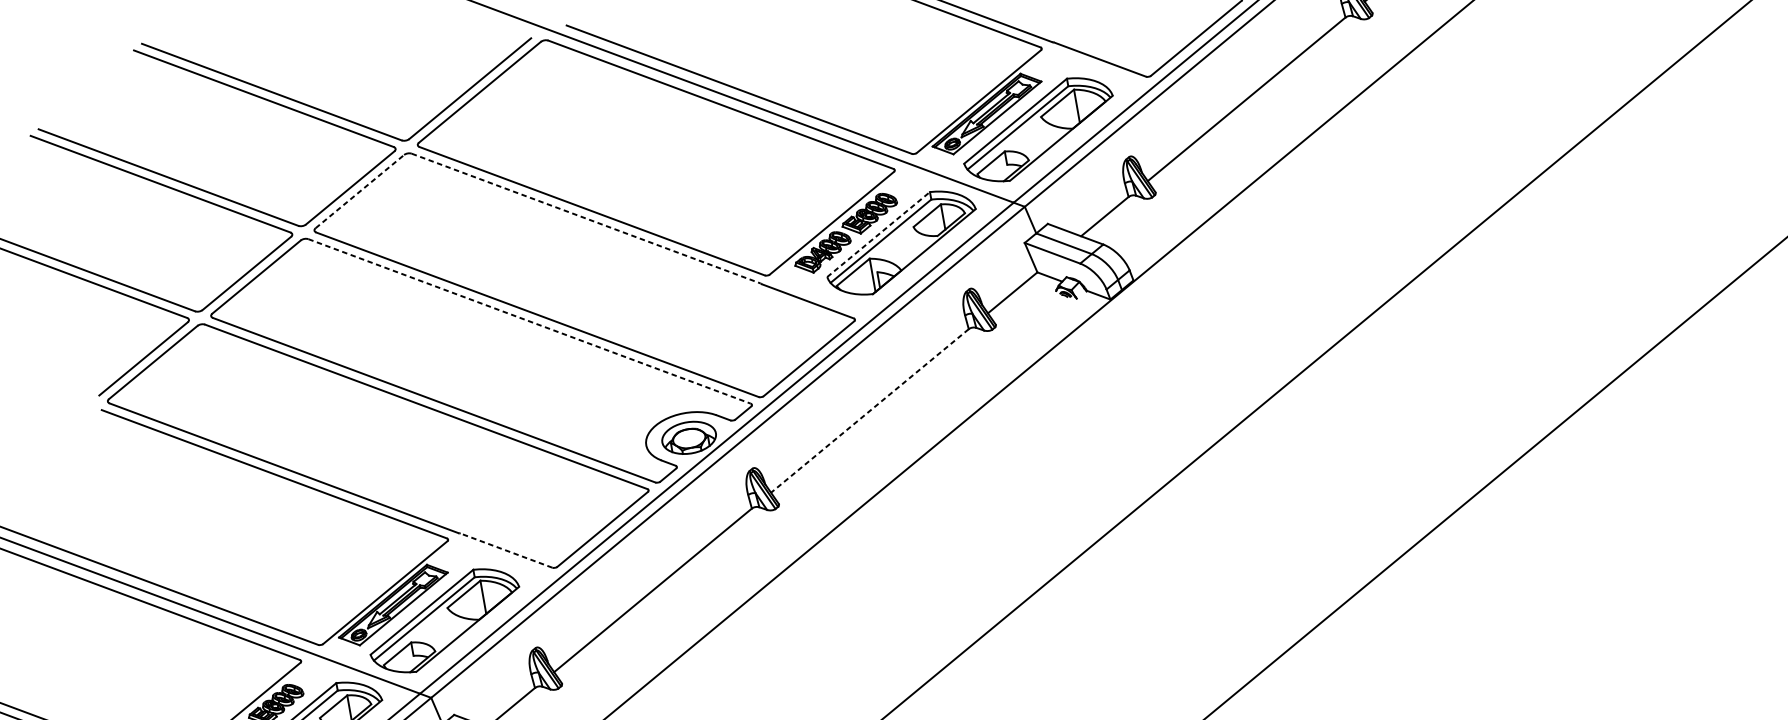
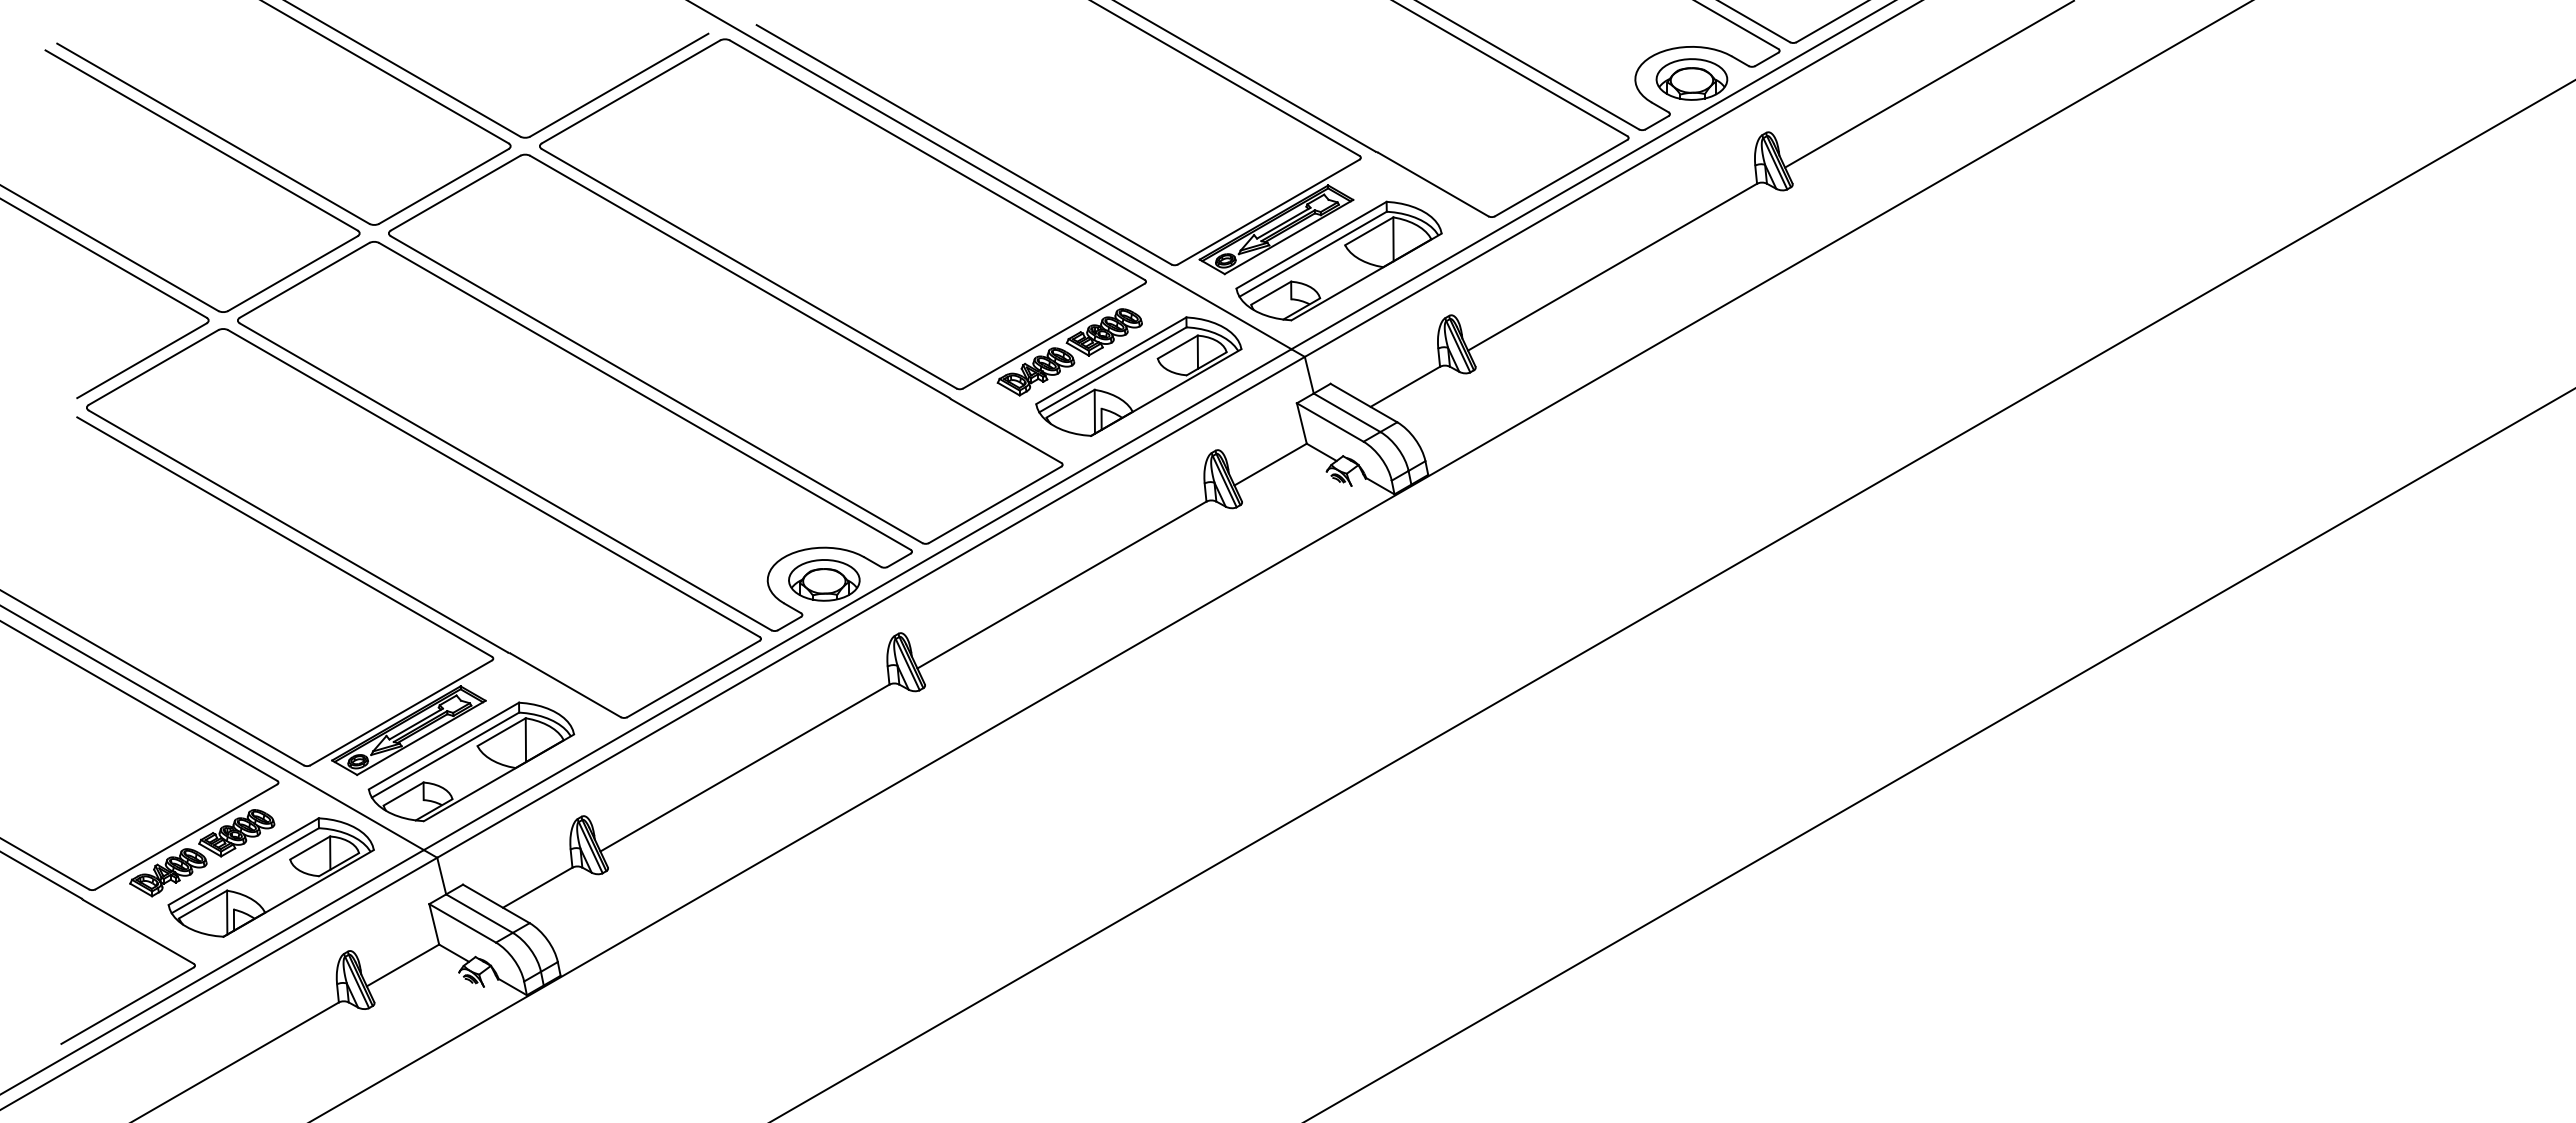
line: (359, 191) -> (455, 193), dashed -> solid
line: (585, 218) -> (739, 276), dashed -> solid
line: (878, 234) -> (1111, 360), dashed -> solid
line: (529, 321) -> (644, 396), dashed -> solid
line: (869, 411) -> (1061, 585), dashed -> solid
line: (506, 550) -> (565, 685), dashed -> solid

